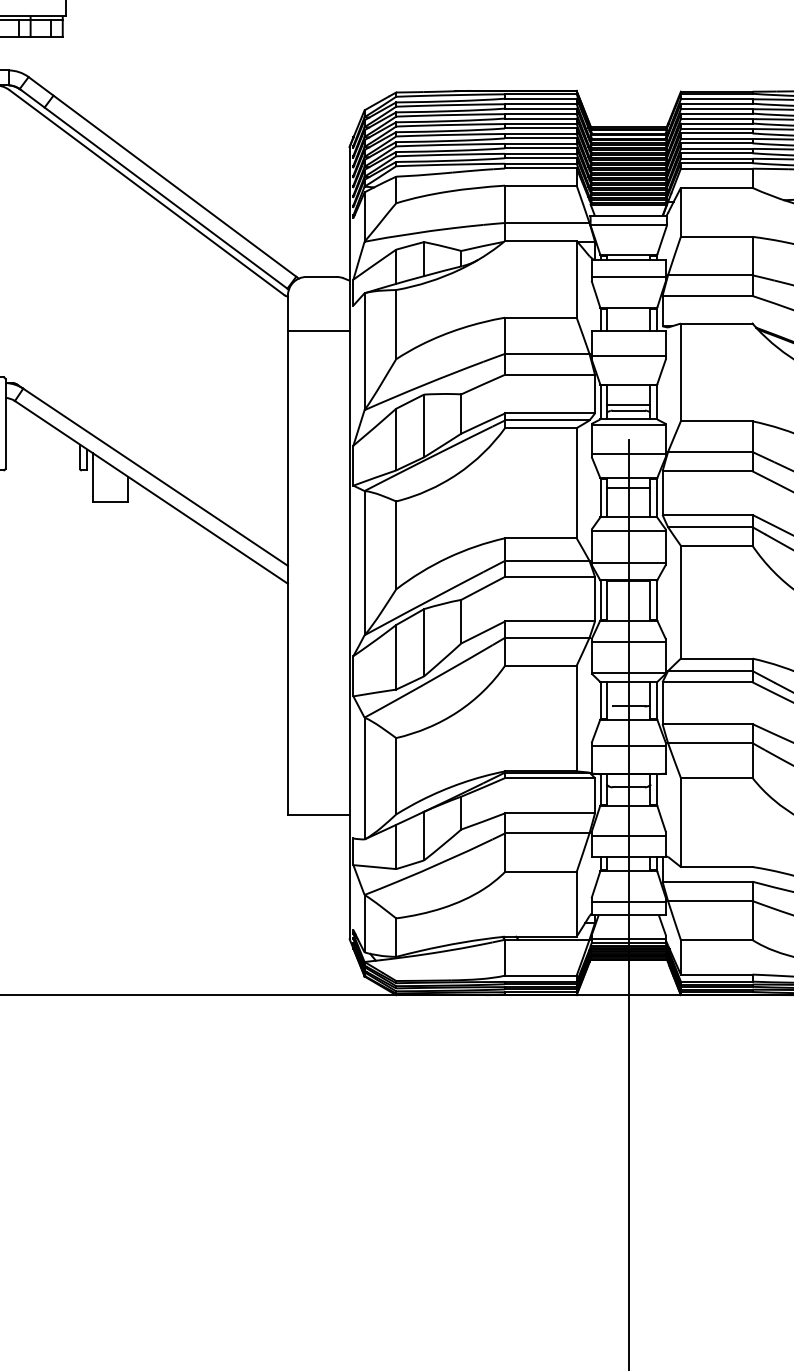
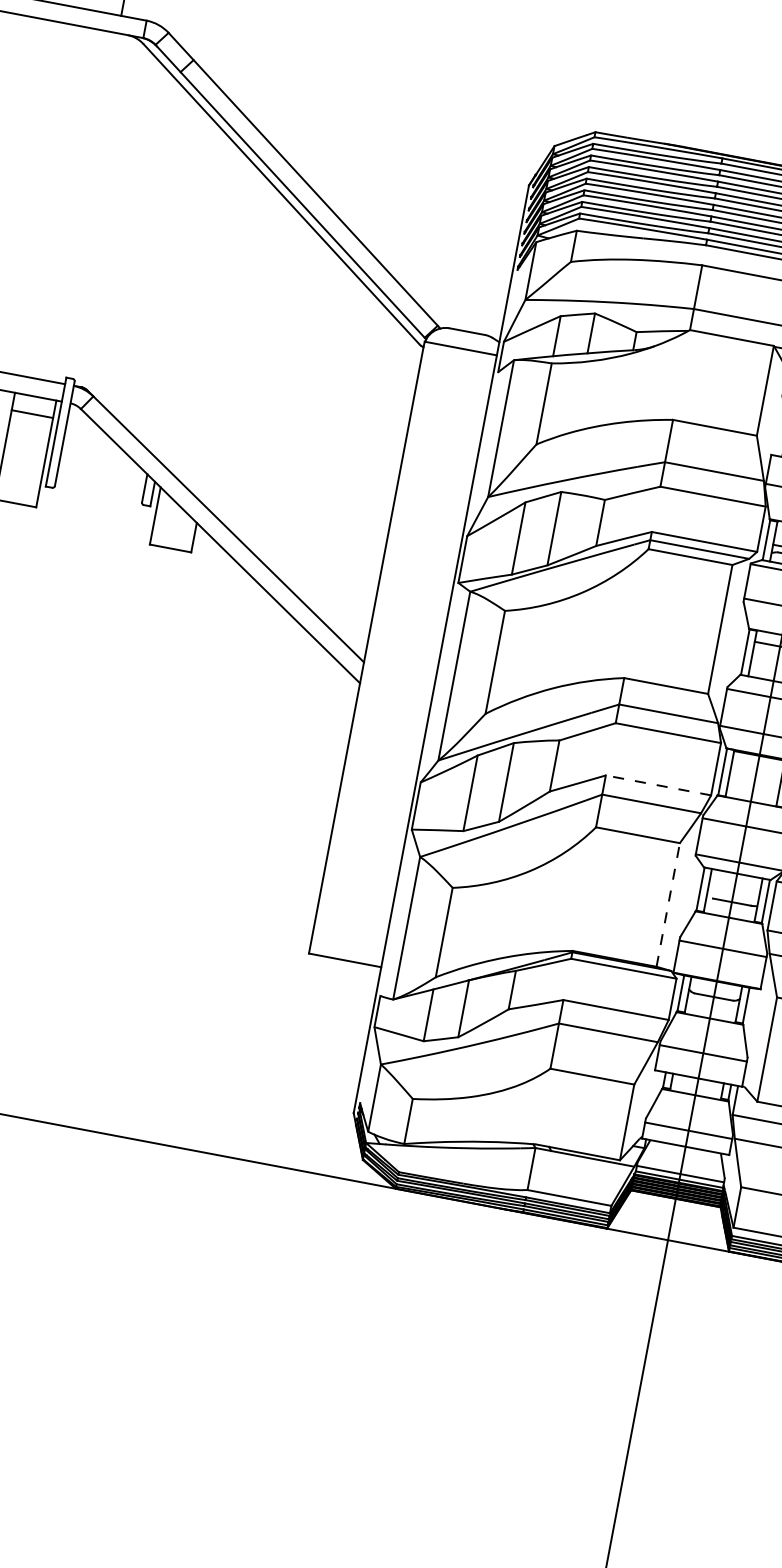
line: (318, 330) -> (460, 347), moved
line: (550, 621) -> (659, 785), solid -> dashed
line: (576, 718) -> (668, 904), solid -> dashed

